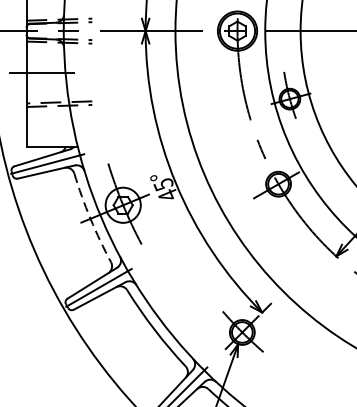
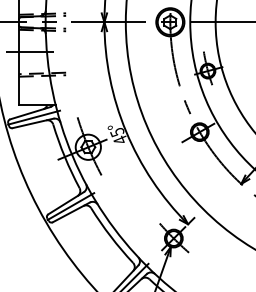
arc: (90, 219) -> (64, 157), dashed -> solid

